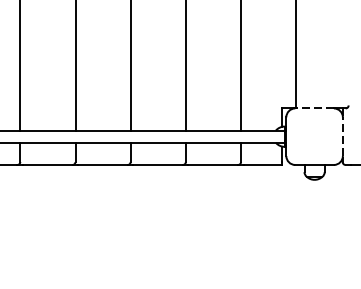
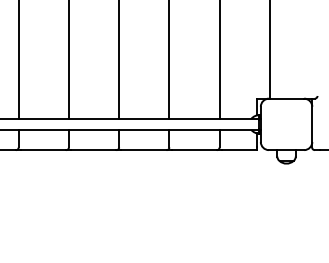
line: (314, 108) -> (286, 98), dashed -> solid
line: (343, 136) -> (312, 124), dashed -> solid

